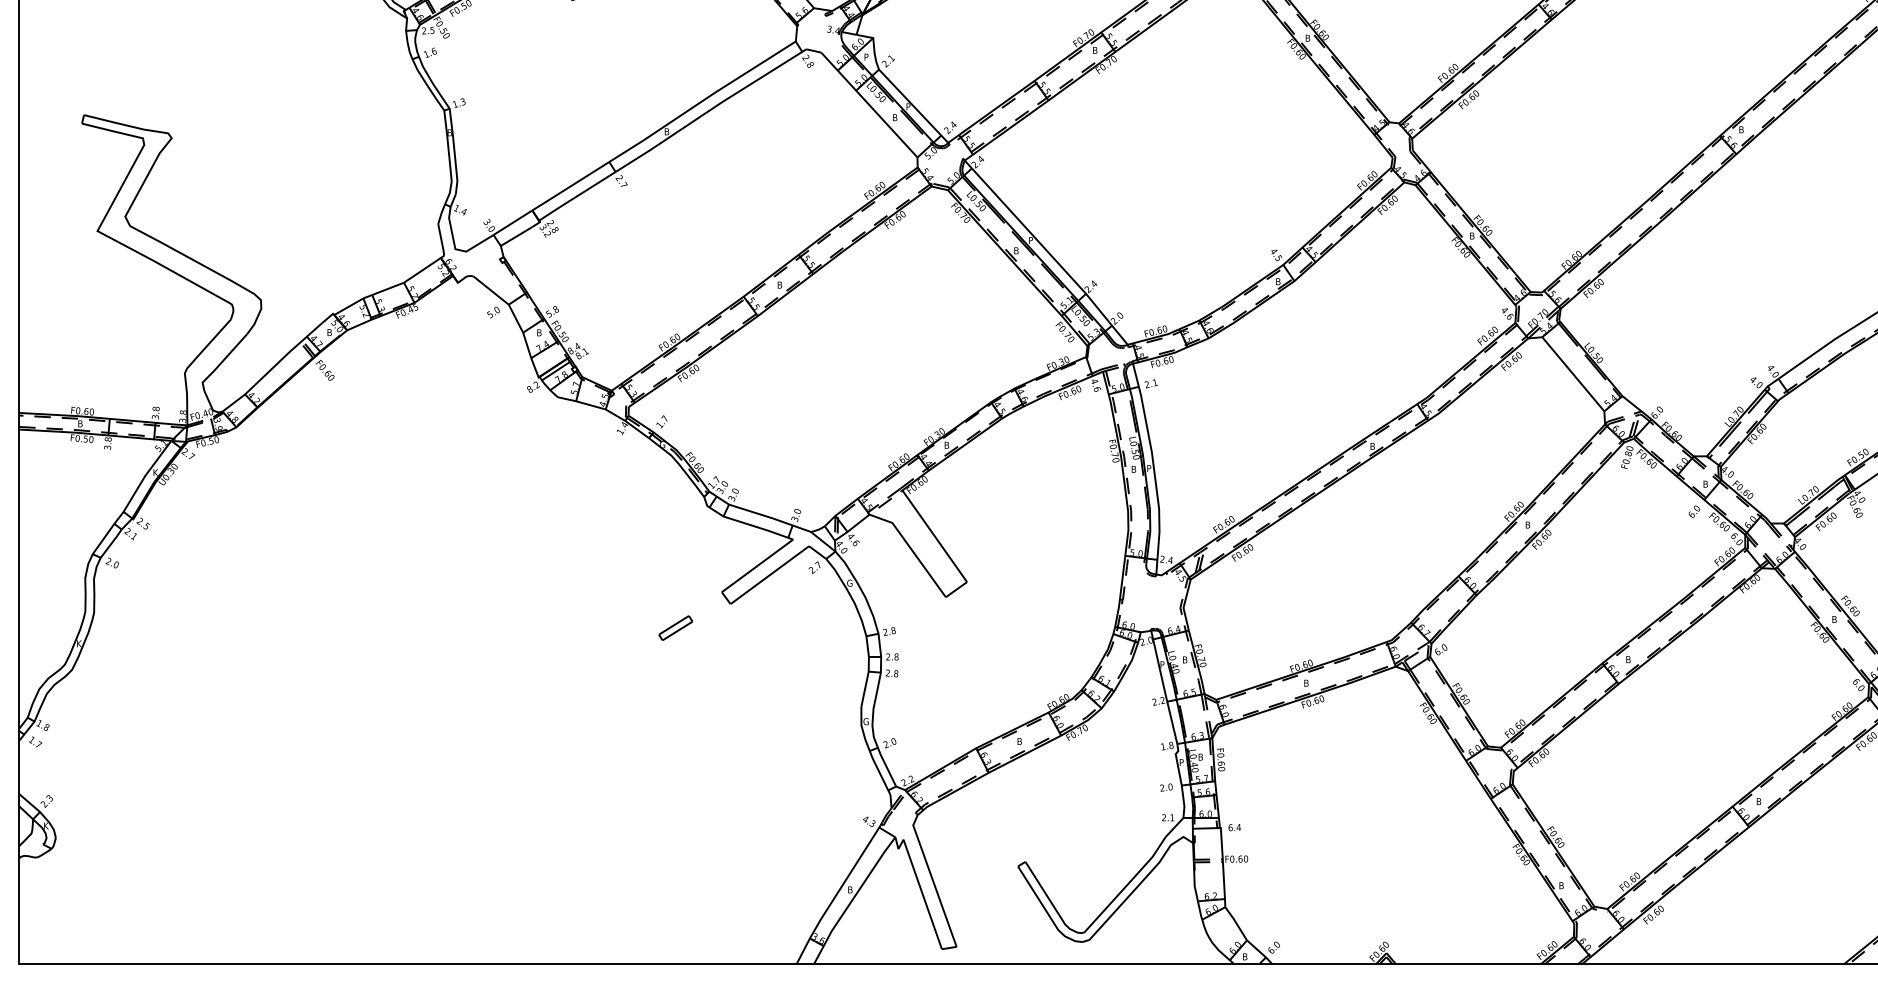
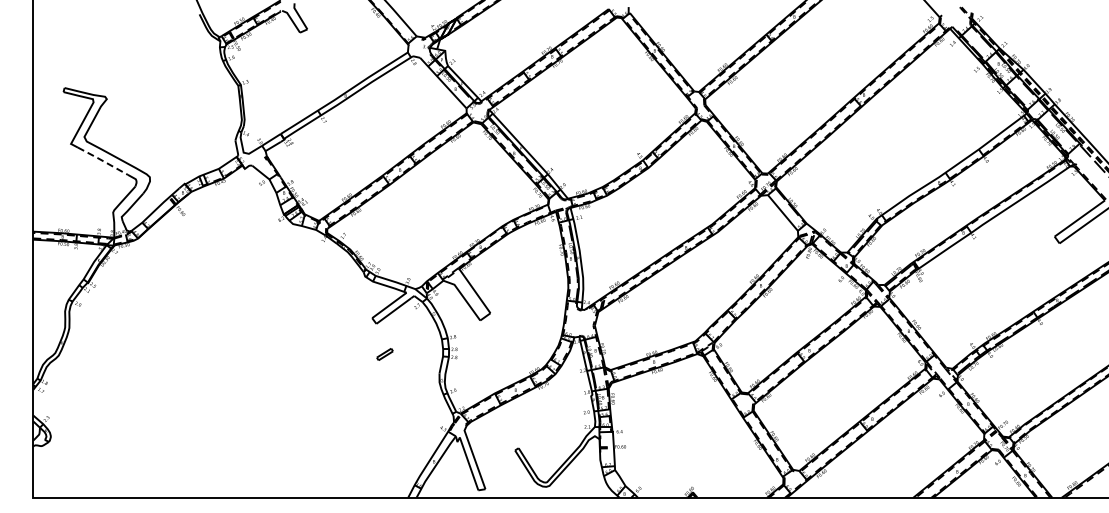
line: (162, 265) -> (102, 160), solid -> dashed
part: (674, 628) -> (384, 354), moved

